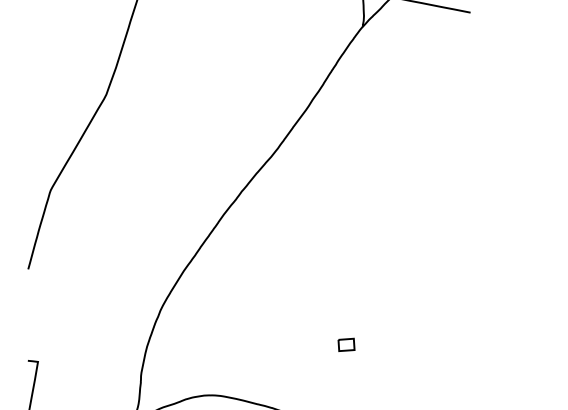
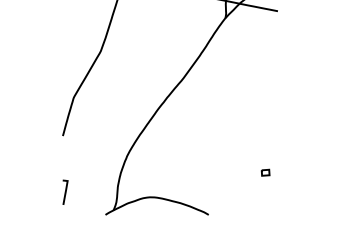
part: (346, 344) -> (265, 172), moved

